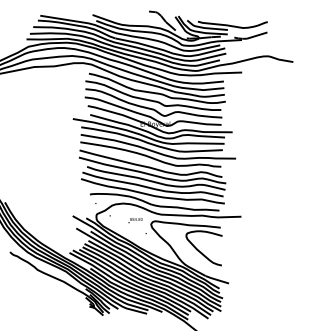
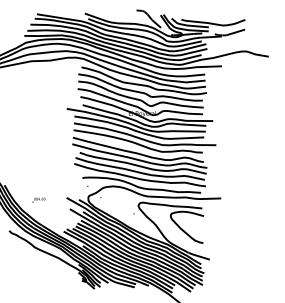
text: (135, 220) -> (38, 200), moved

